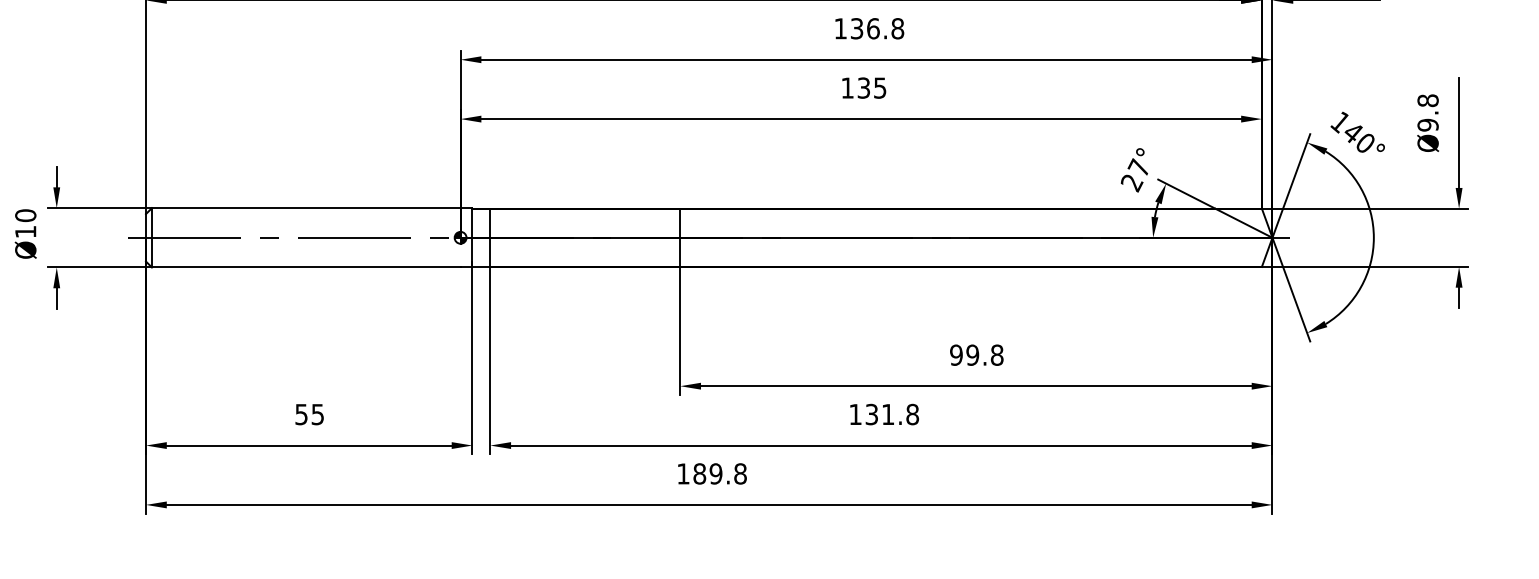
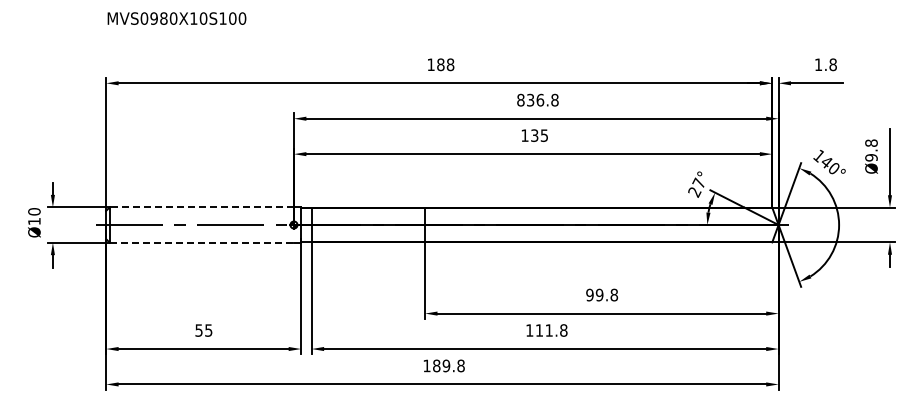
text: (840, 27) -> (520, 99), 136.8 -> 836.8
line: (305, 208) -> (201, 207), solid -> dashed
line: (307, 267) -> (202, 242), solid -> dashed
text: (871, 414) -> (539, 330), 131.8 -> 111.8

